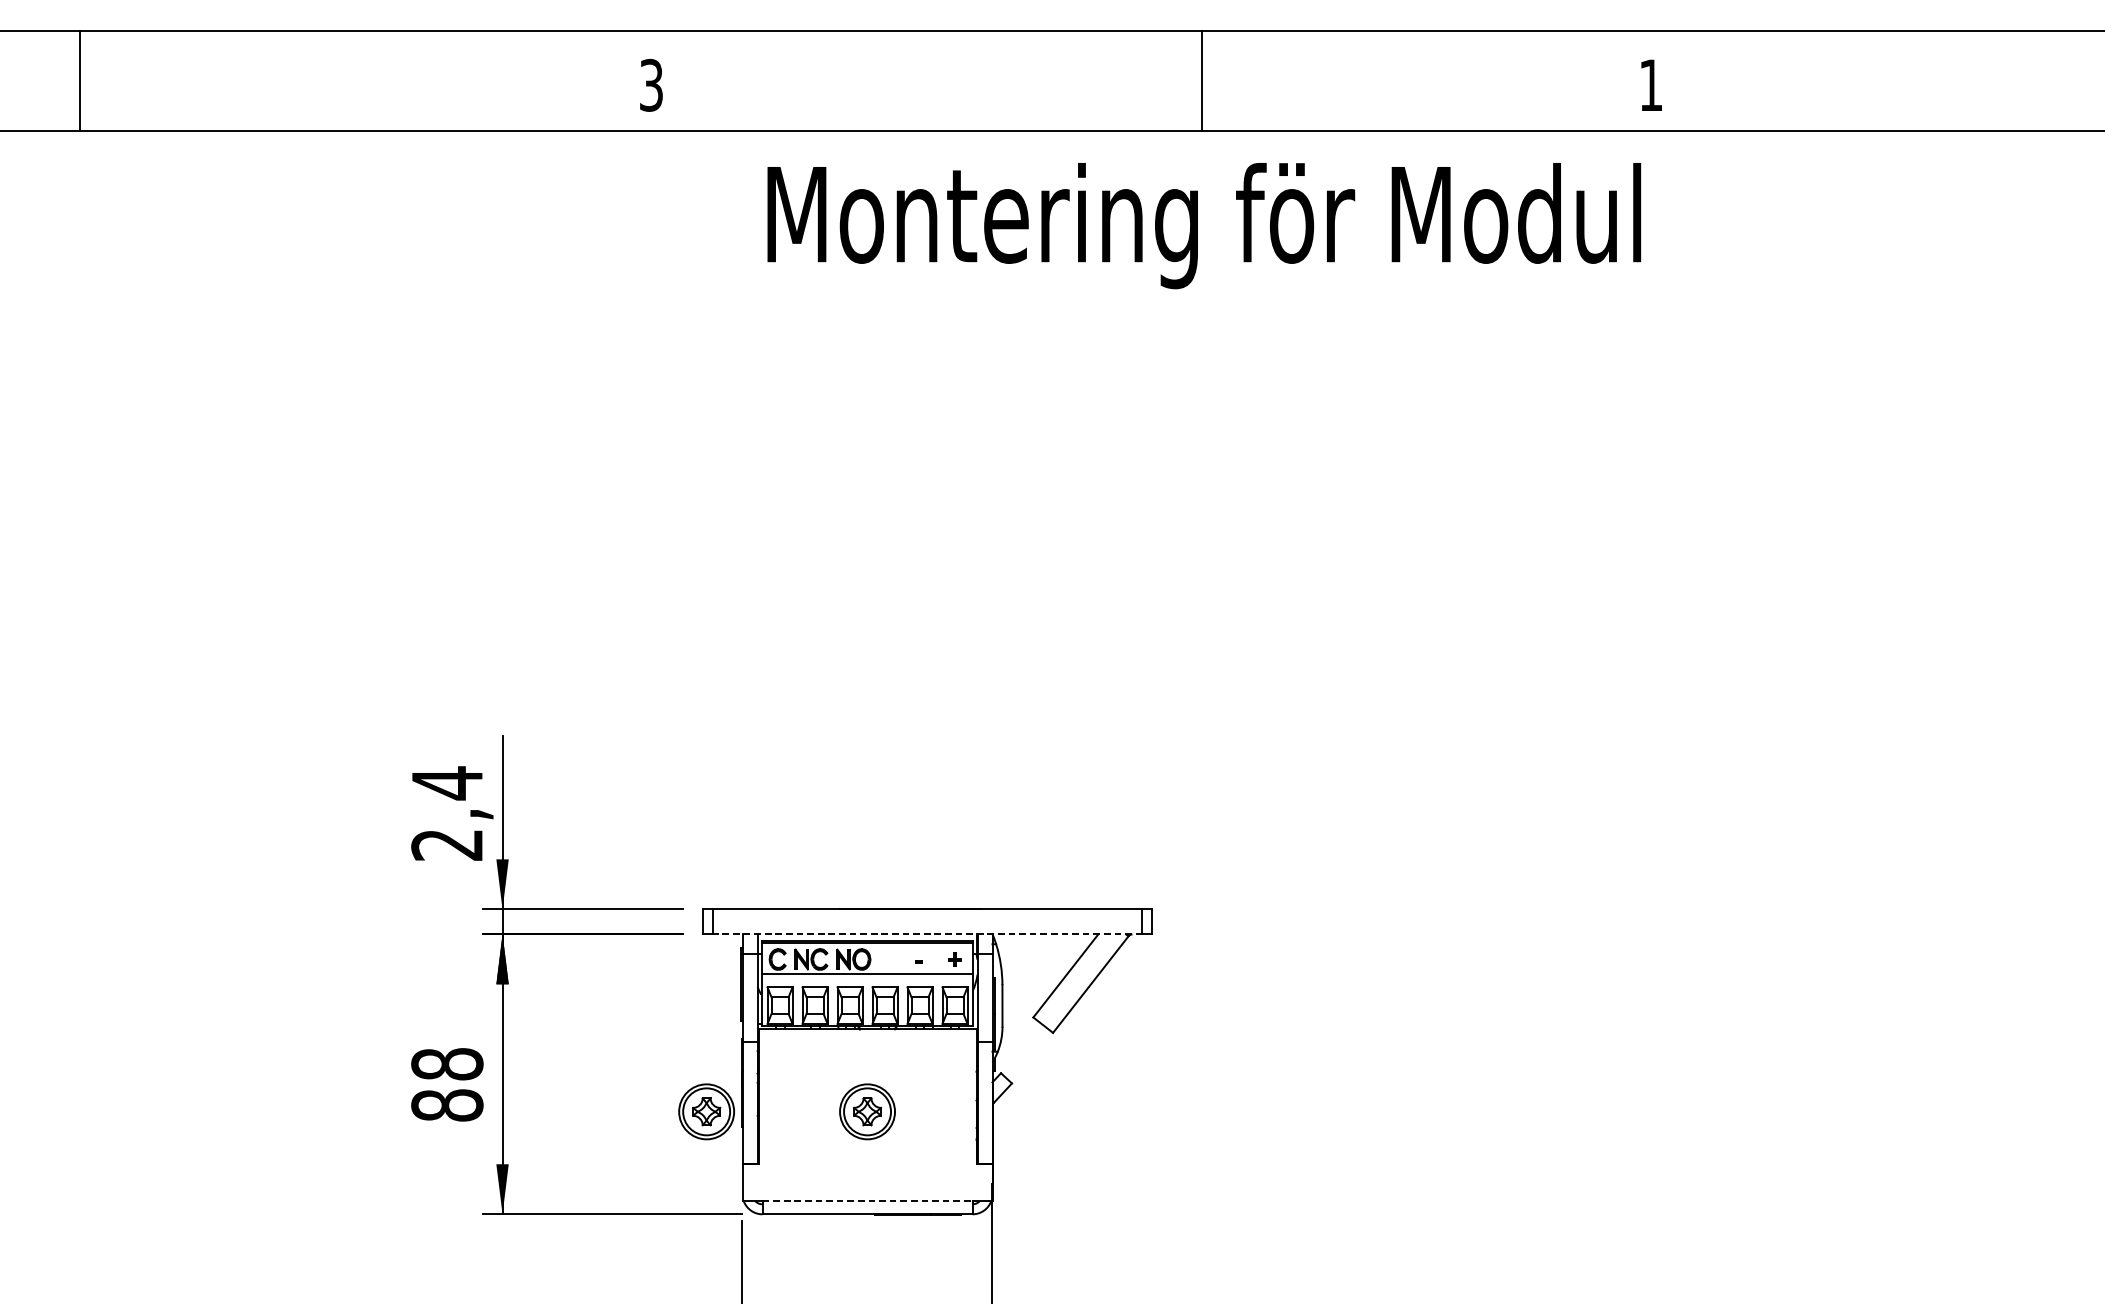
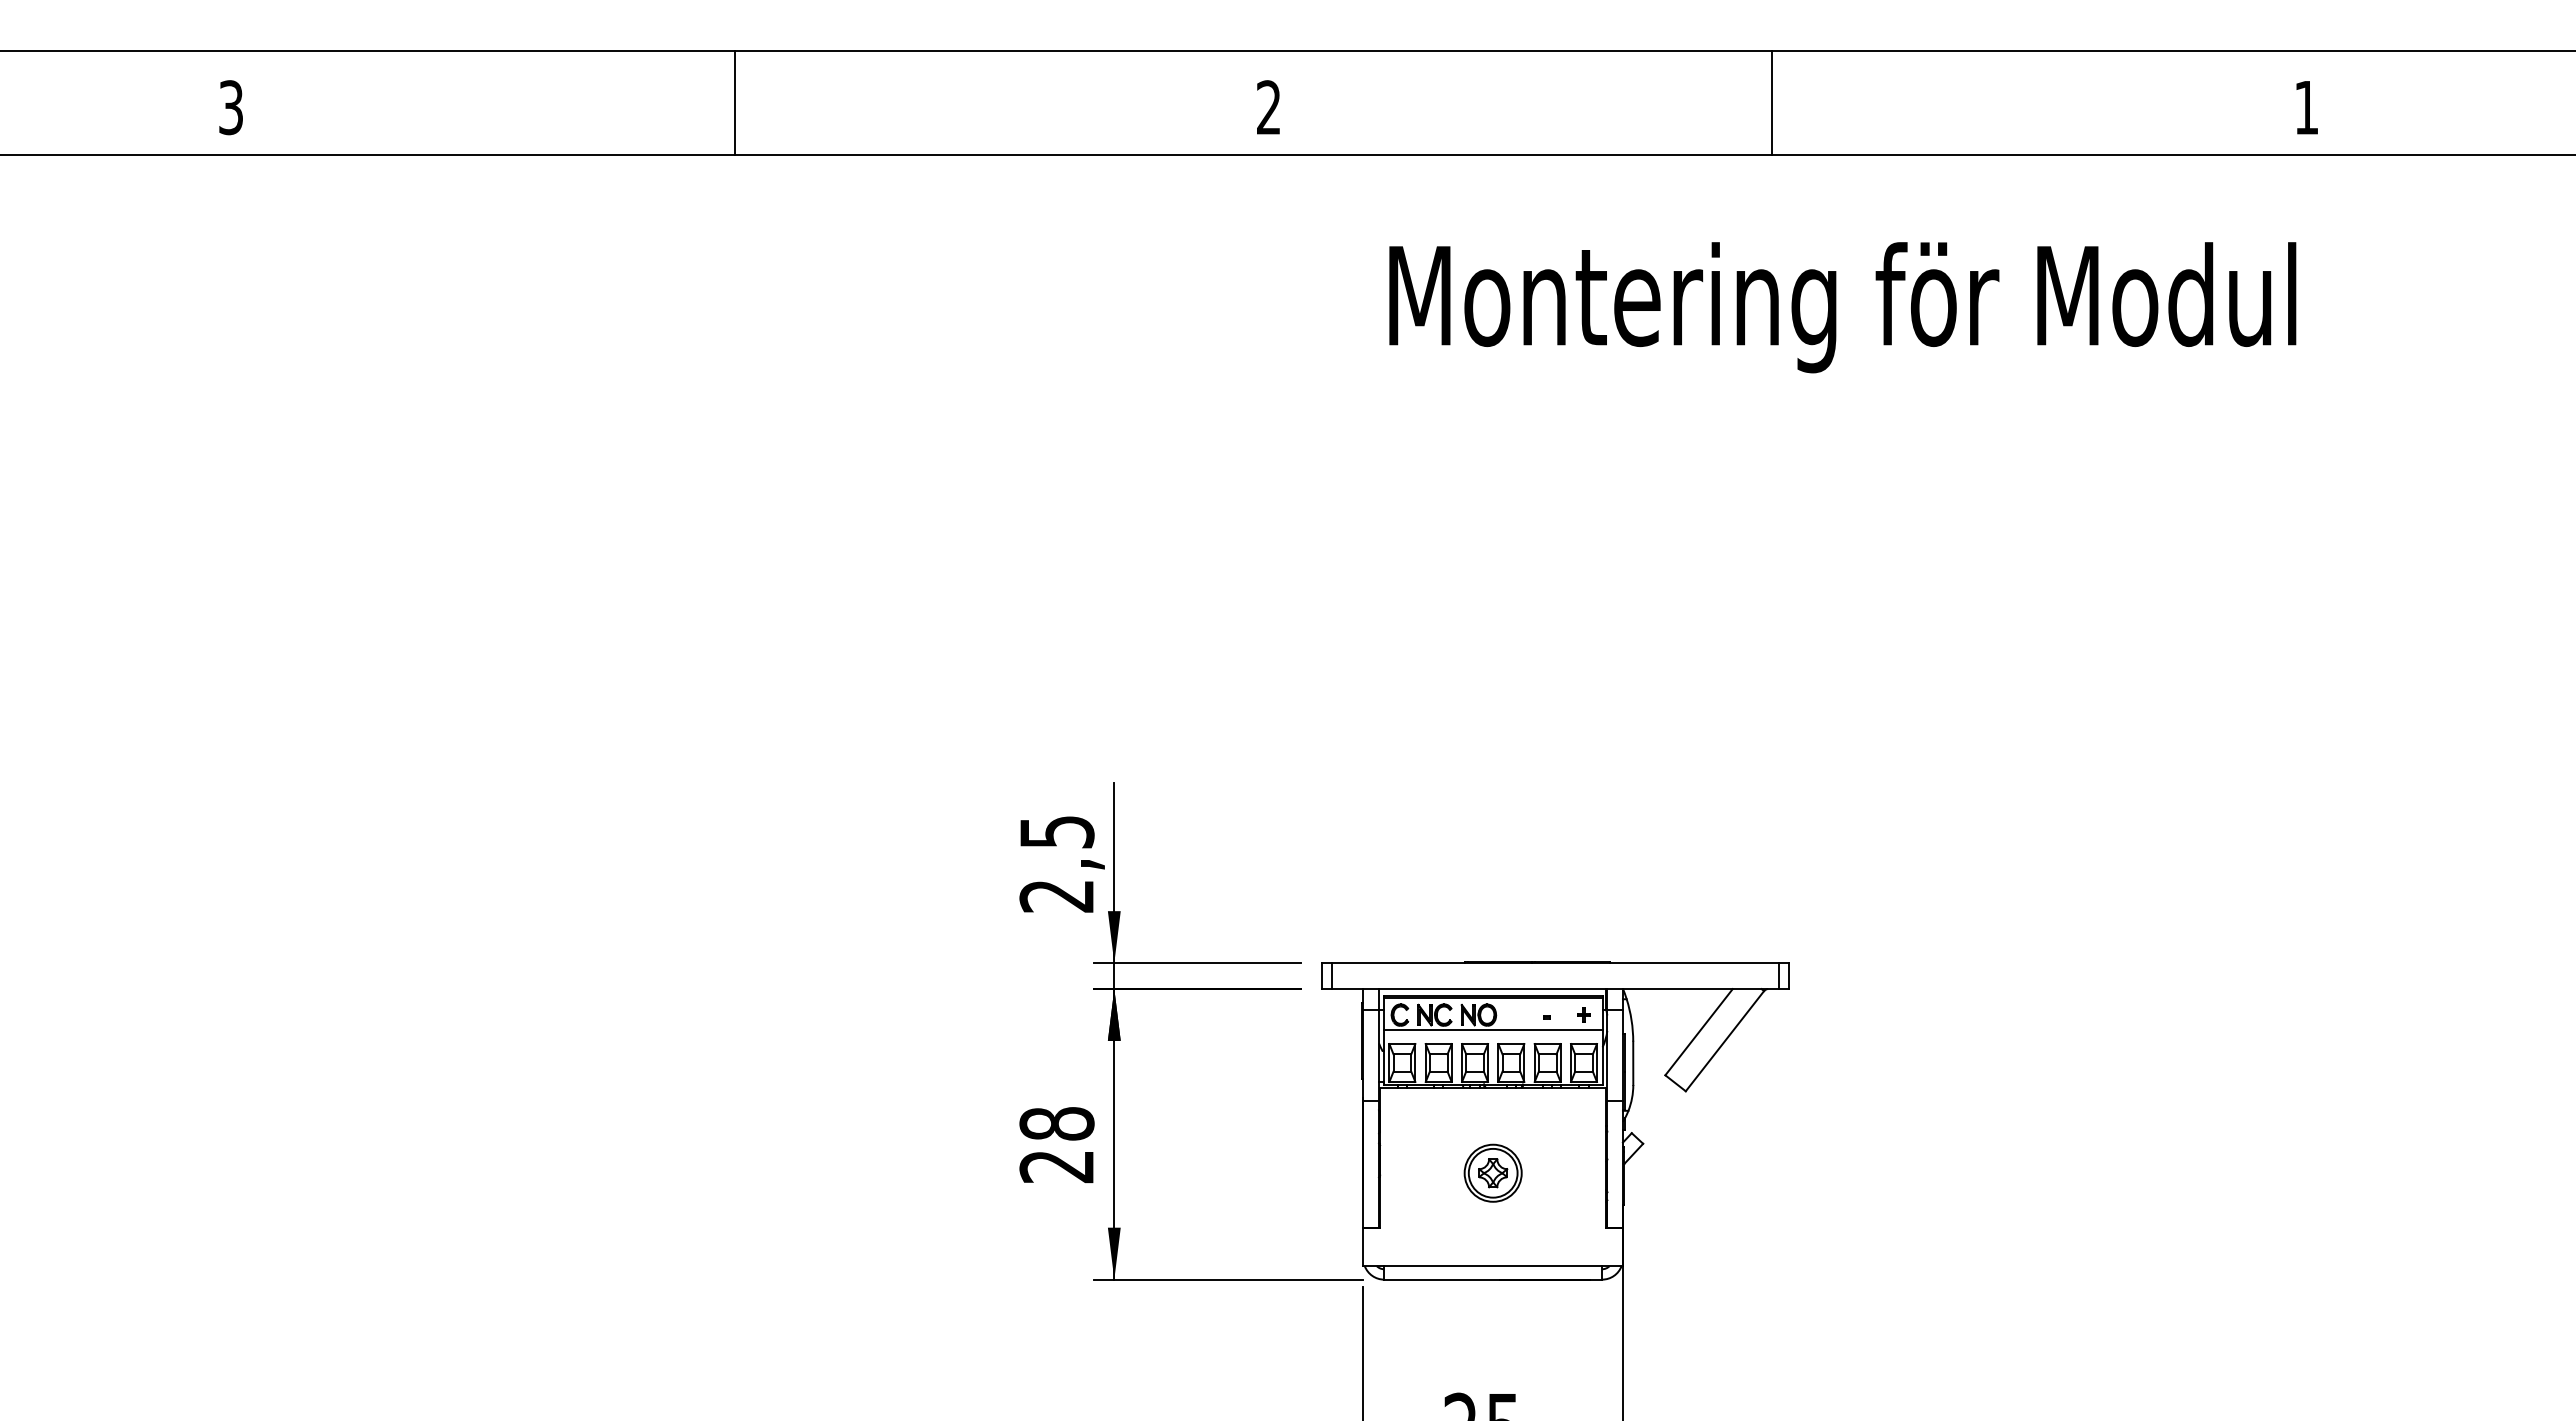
line: (79, 80) -> (734, 102), moved
line: (1202, 80) -> (1772, 102), moved
text: (651, 85) -> (1268, 107), 3 -> 2
text: (1204, 225) -> (1842, 307), moved
text: (447, 783) -> (1057, 832), 2,4 -> 2,5
line: (926, 934) -> (1554, 989), dashed -> solid
text: (446, 1105) -> (1056, 1166), 88 -> 28
part: (705, 1111) -> (1325, 1172), removed
line: (867, 1201) -> (1493, 1266), dashed -> solid

